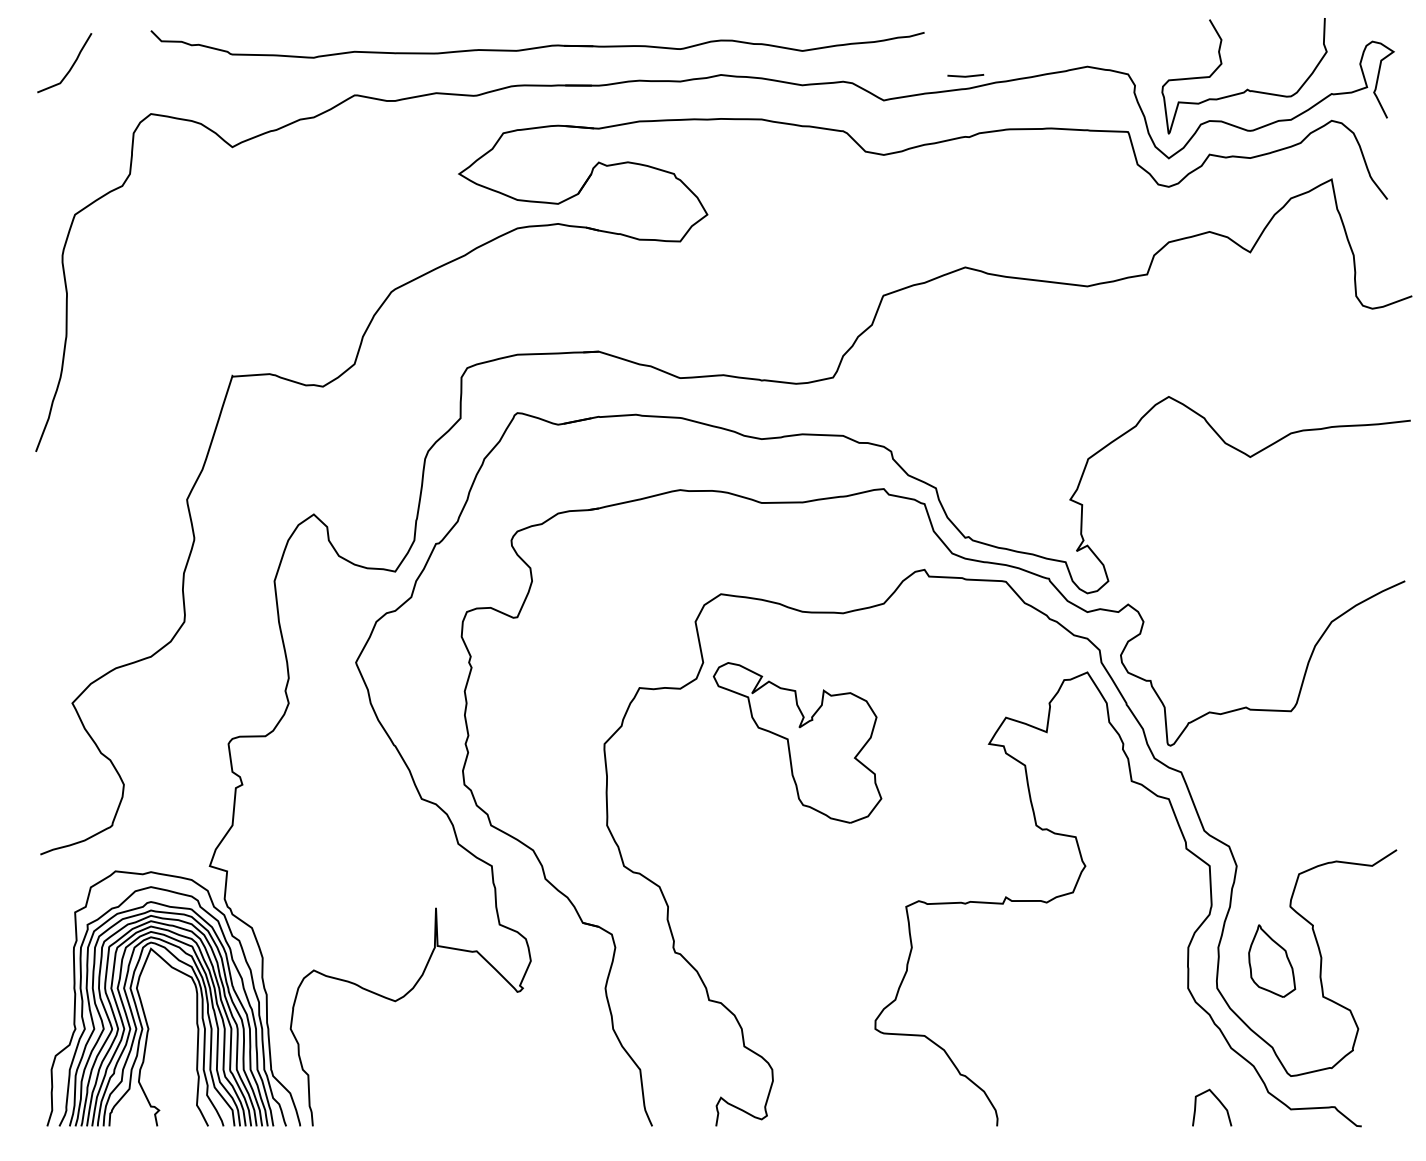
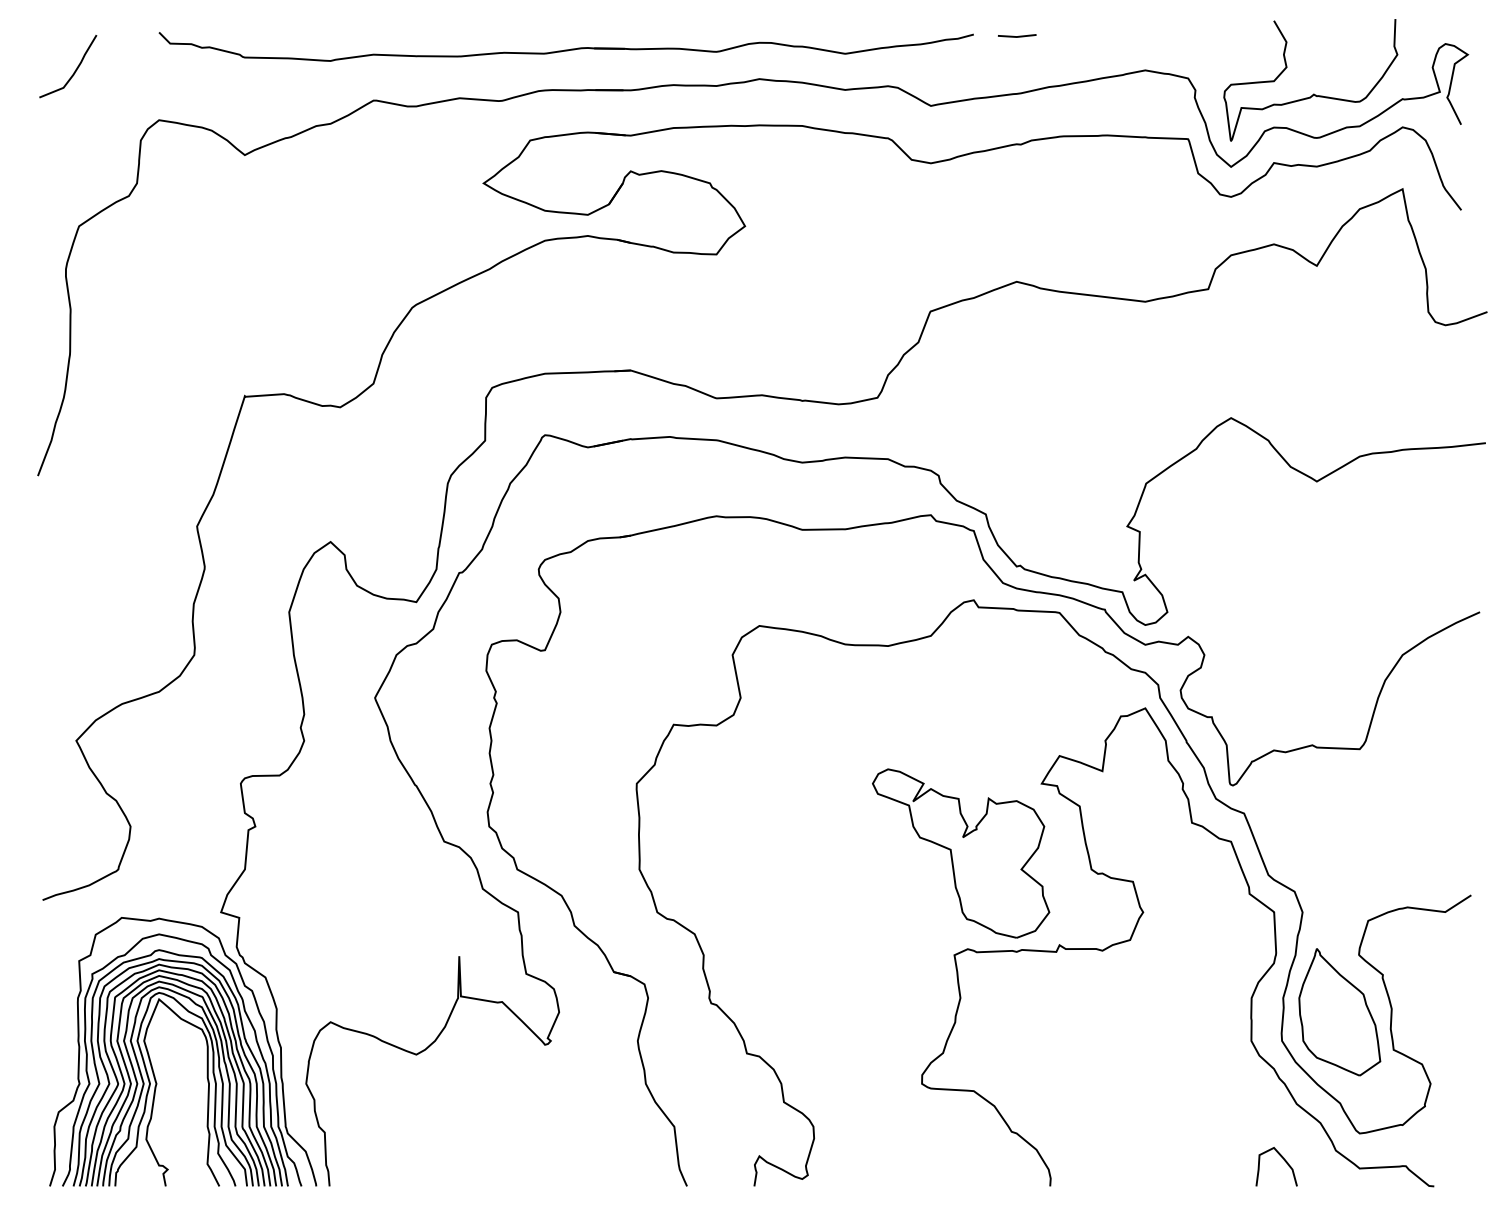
line: (966, 75) -> (1018, 35), moved
part: (797, 742) -> (961, 853), moved
part: (1271, 961) -> (1339, 1012), size x1.67

